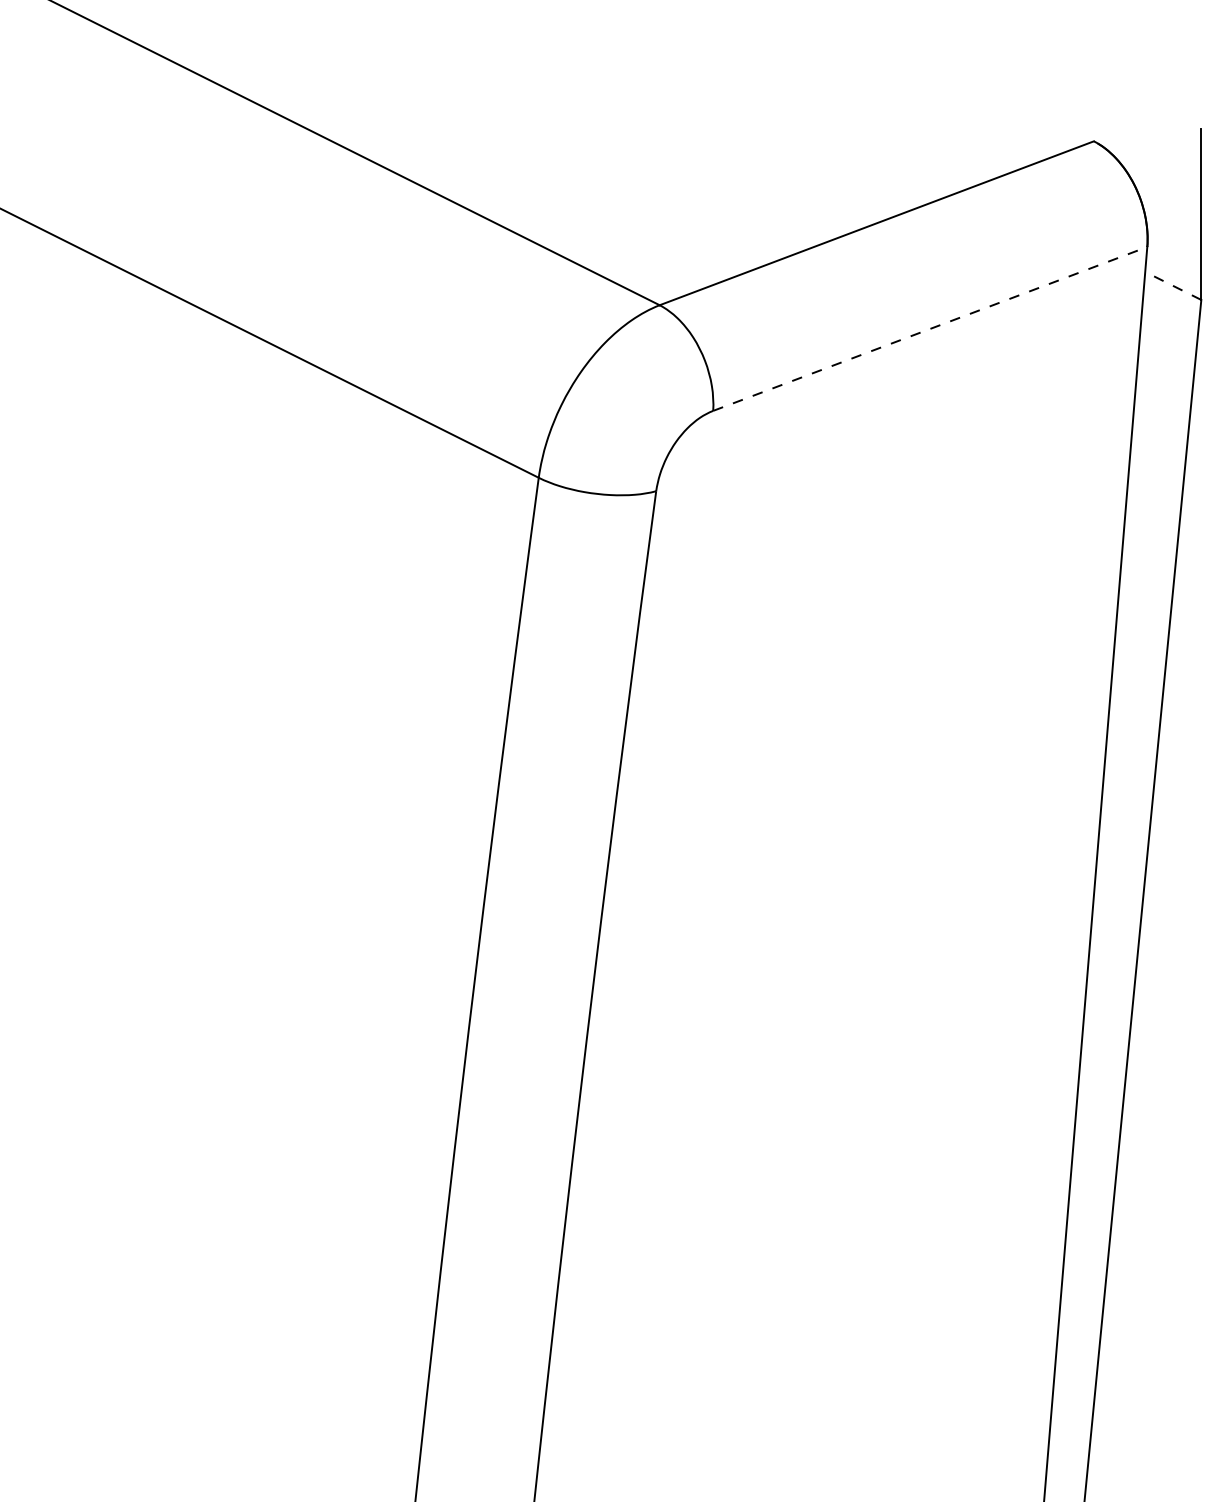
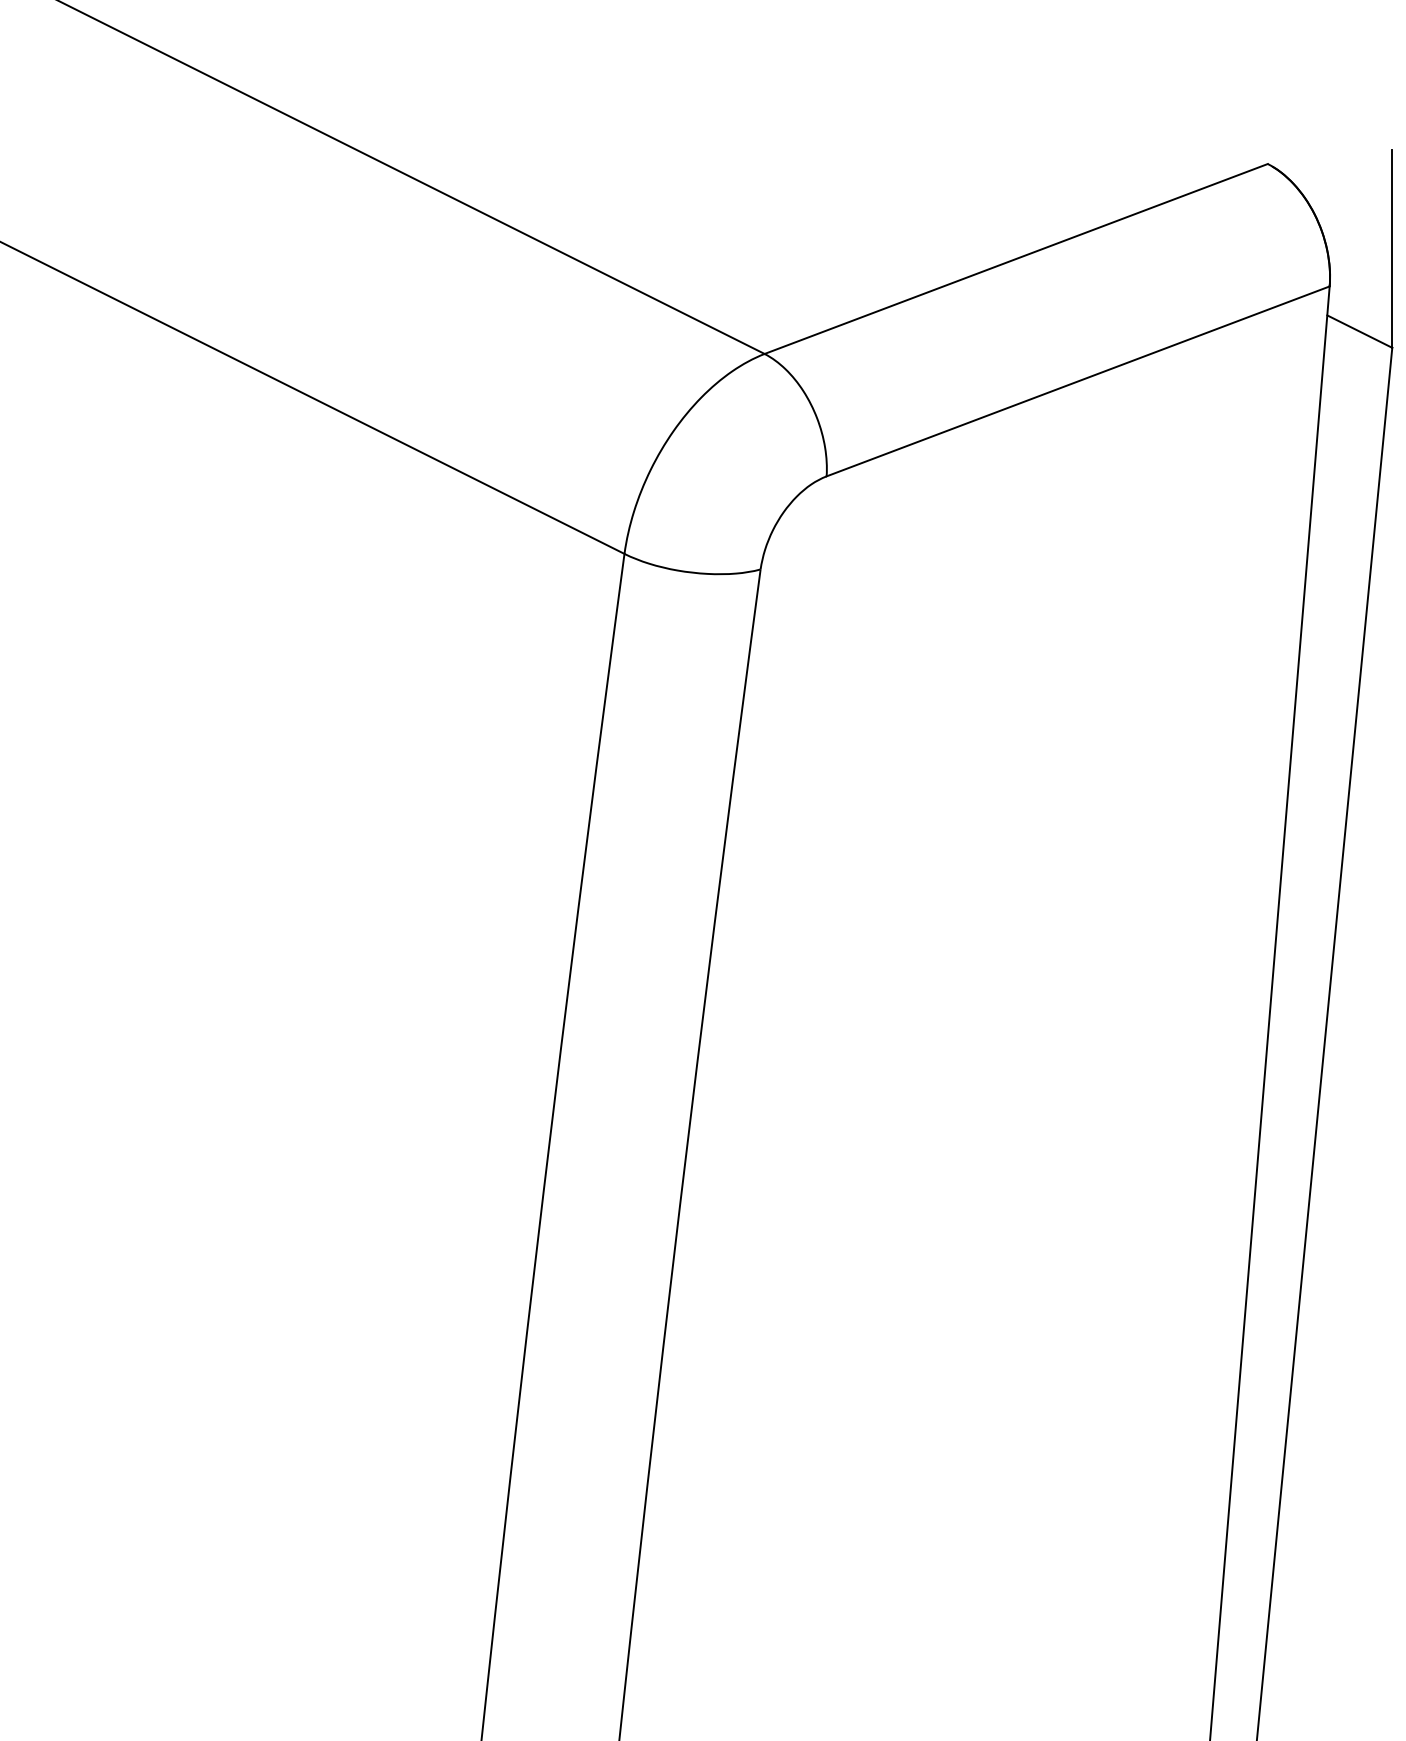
line: (1172, 285) -> (1358, 331), dashed -> solid
line: (930, 328) -> (1078, 380), dashed -> solid

